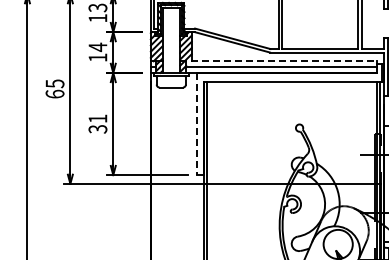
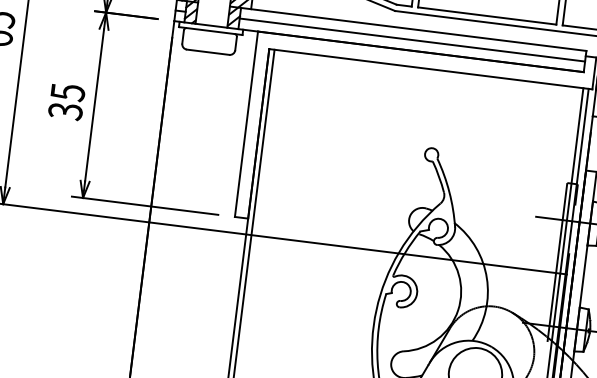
line: (278, 61) -> (408, 29), dashed -> solid
text: (97, 118) -> (67, 91), 31 -> 35
line: (197, 124) -> (247, 125), dashed -> solid

